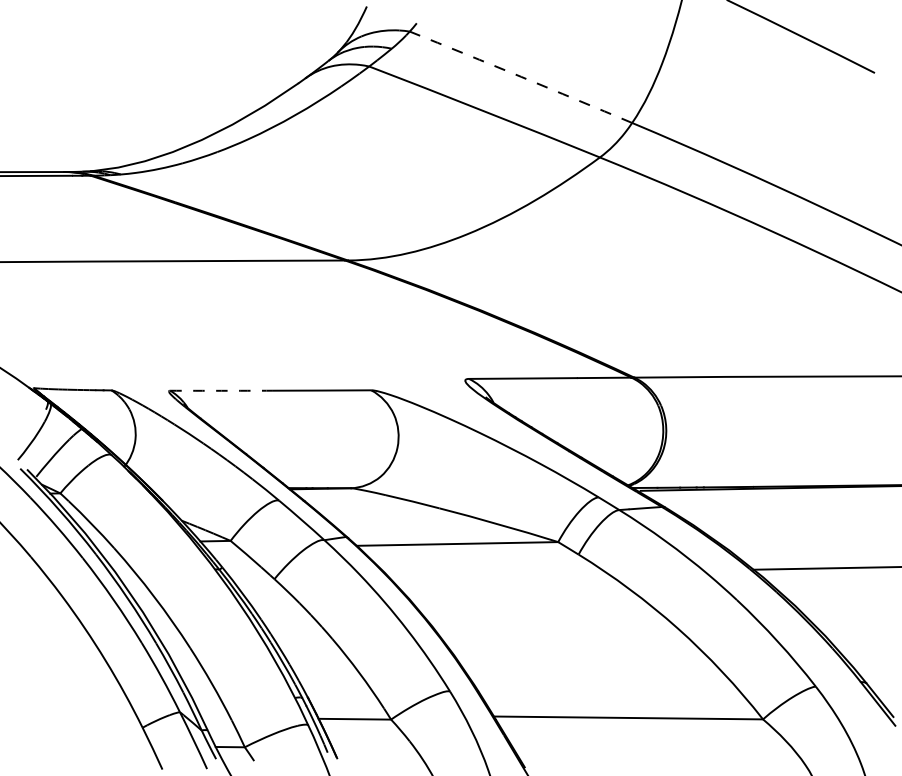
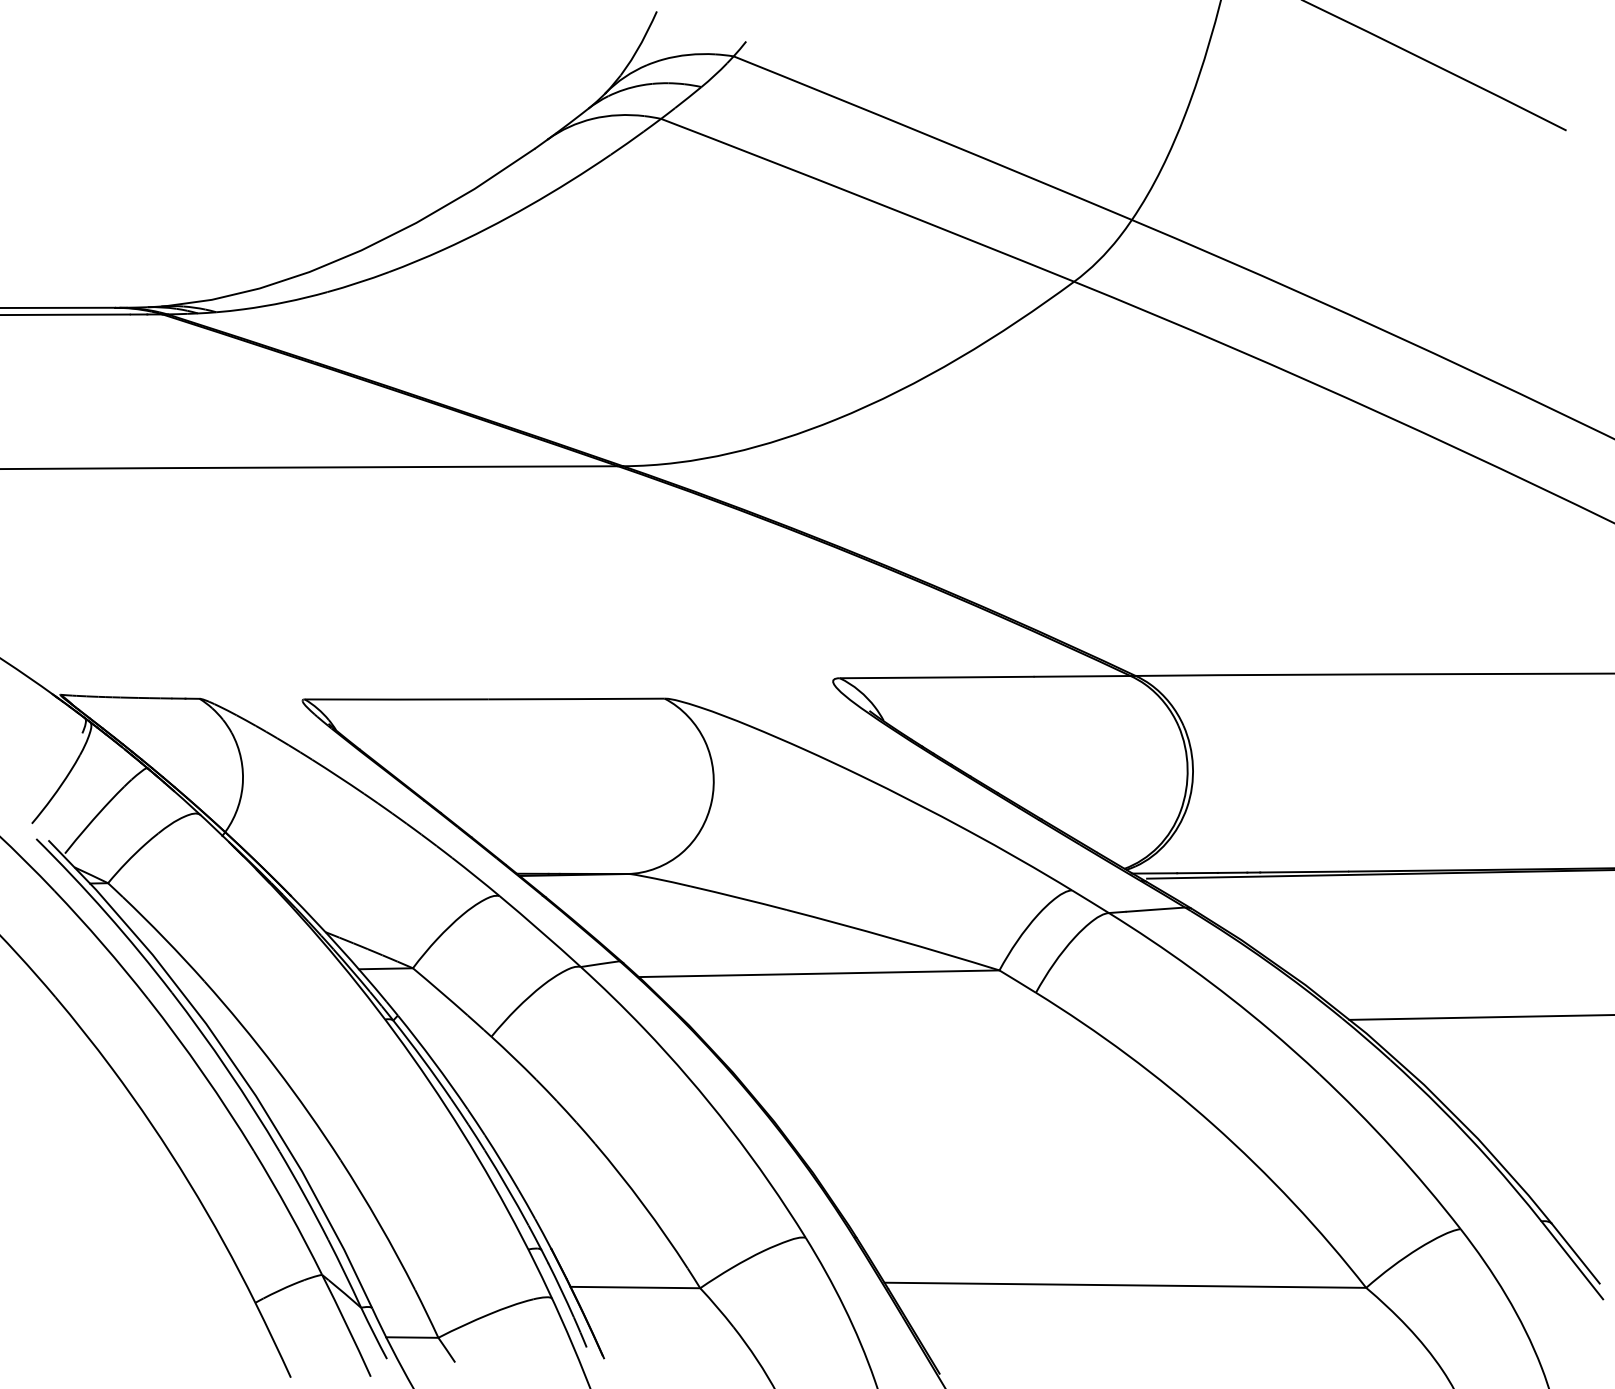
arc: (521, 76) -> (933, 136), dashed -> solid
arc: (221, 390) -> (396, 698), dashed -> solid

